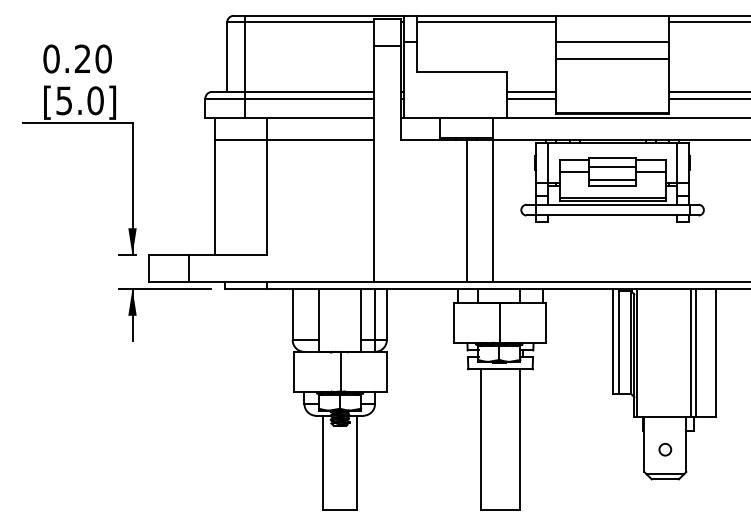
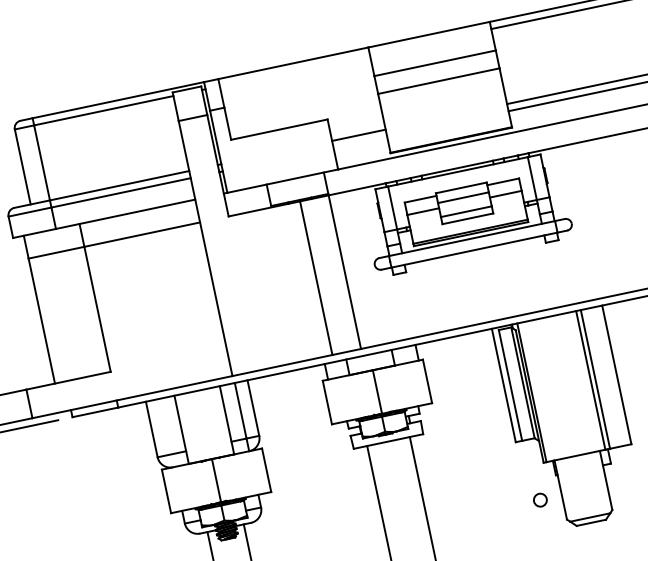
line: (486, 22) -> (294, 70), removed
line: (531, 98) -> (360, 142), removed
circle: (665, 449) -> (540, 499), moved

